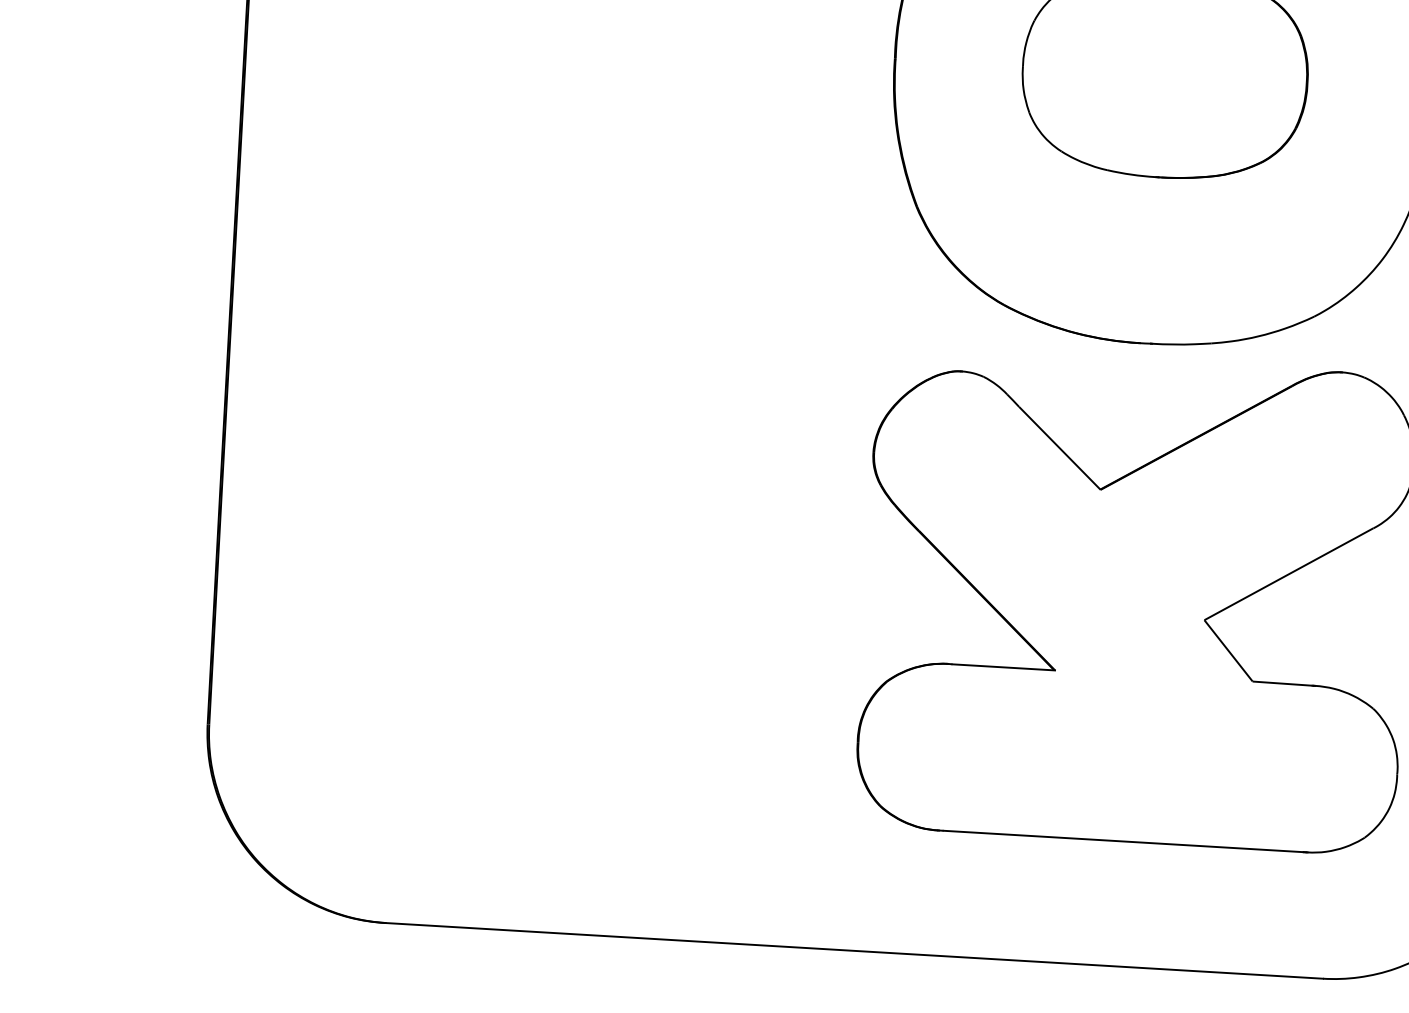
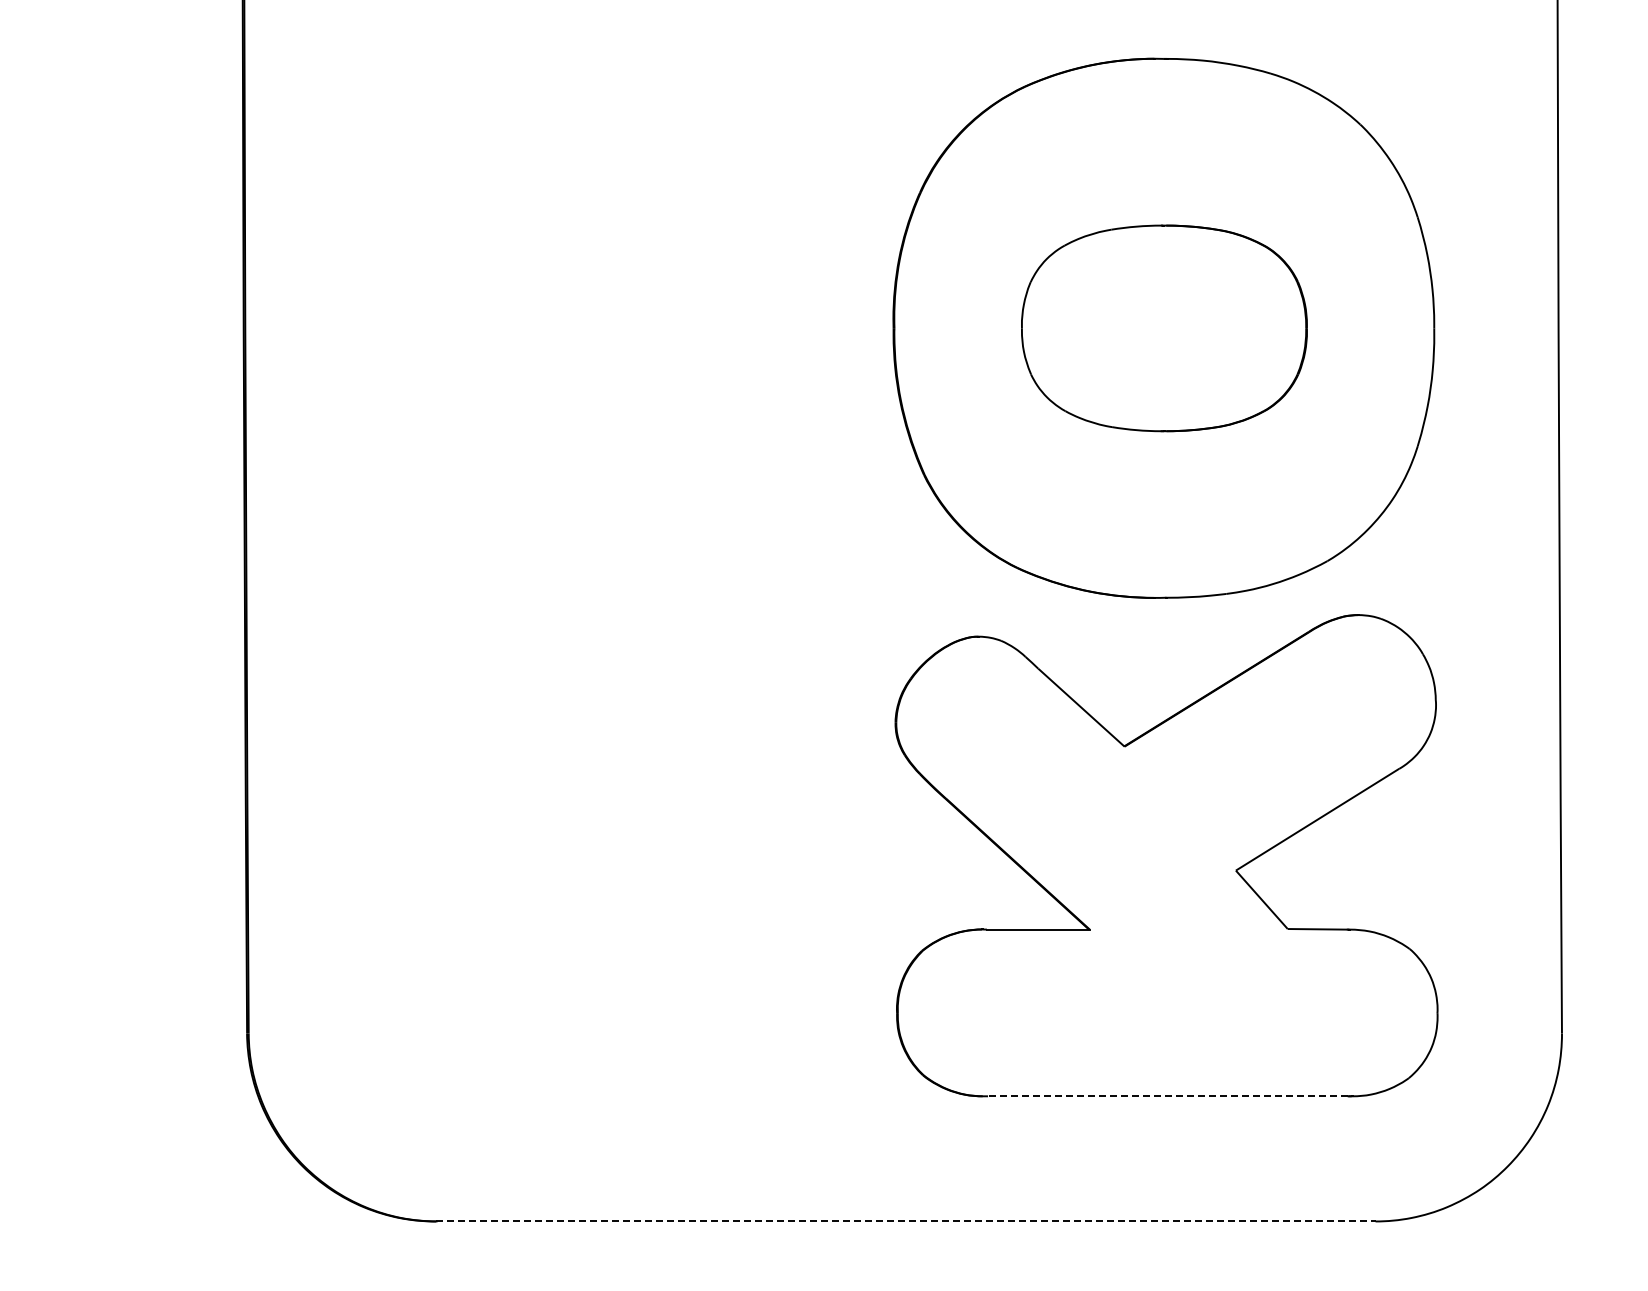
line: (1122, 841) -> (1167, 1096), solid -> dashed
line: (853, 950) -> (905, 1221), solid -> dashed

